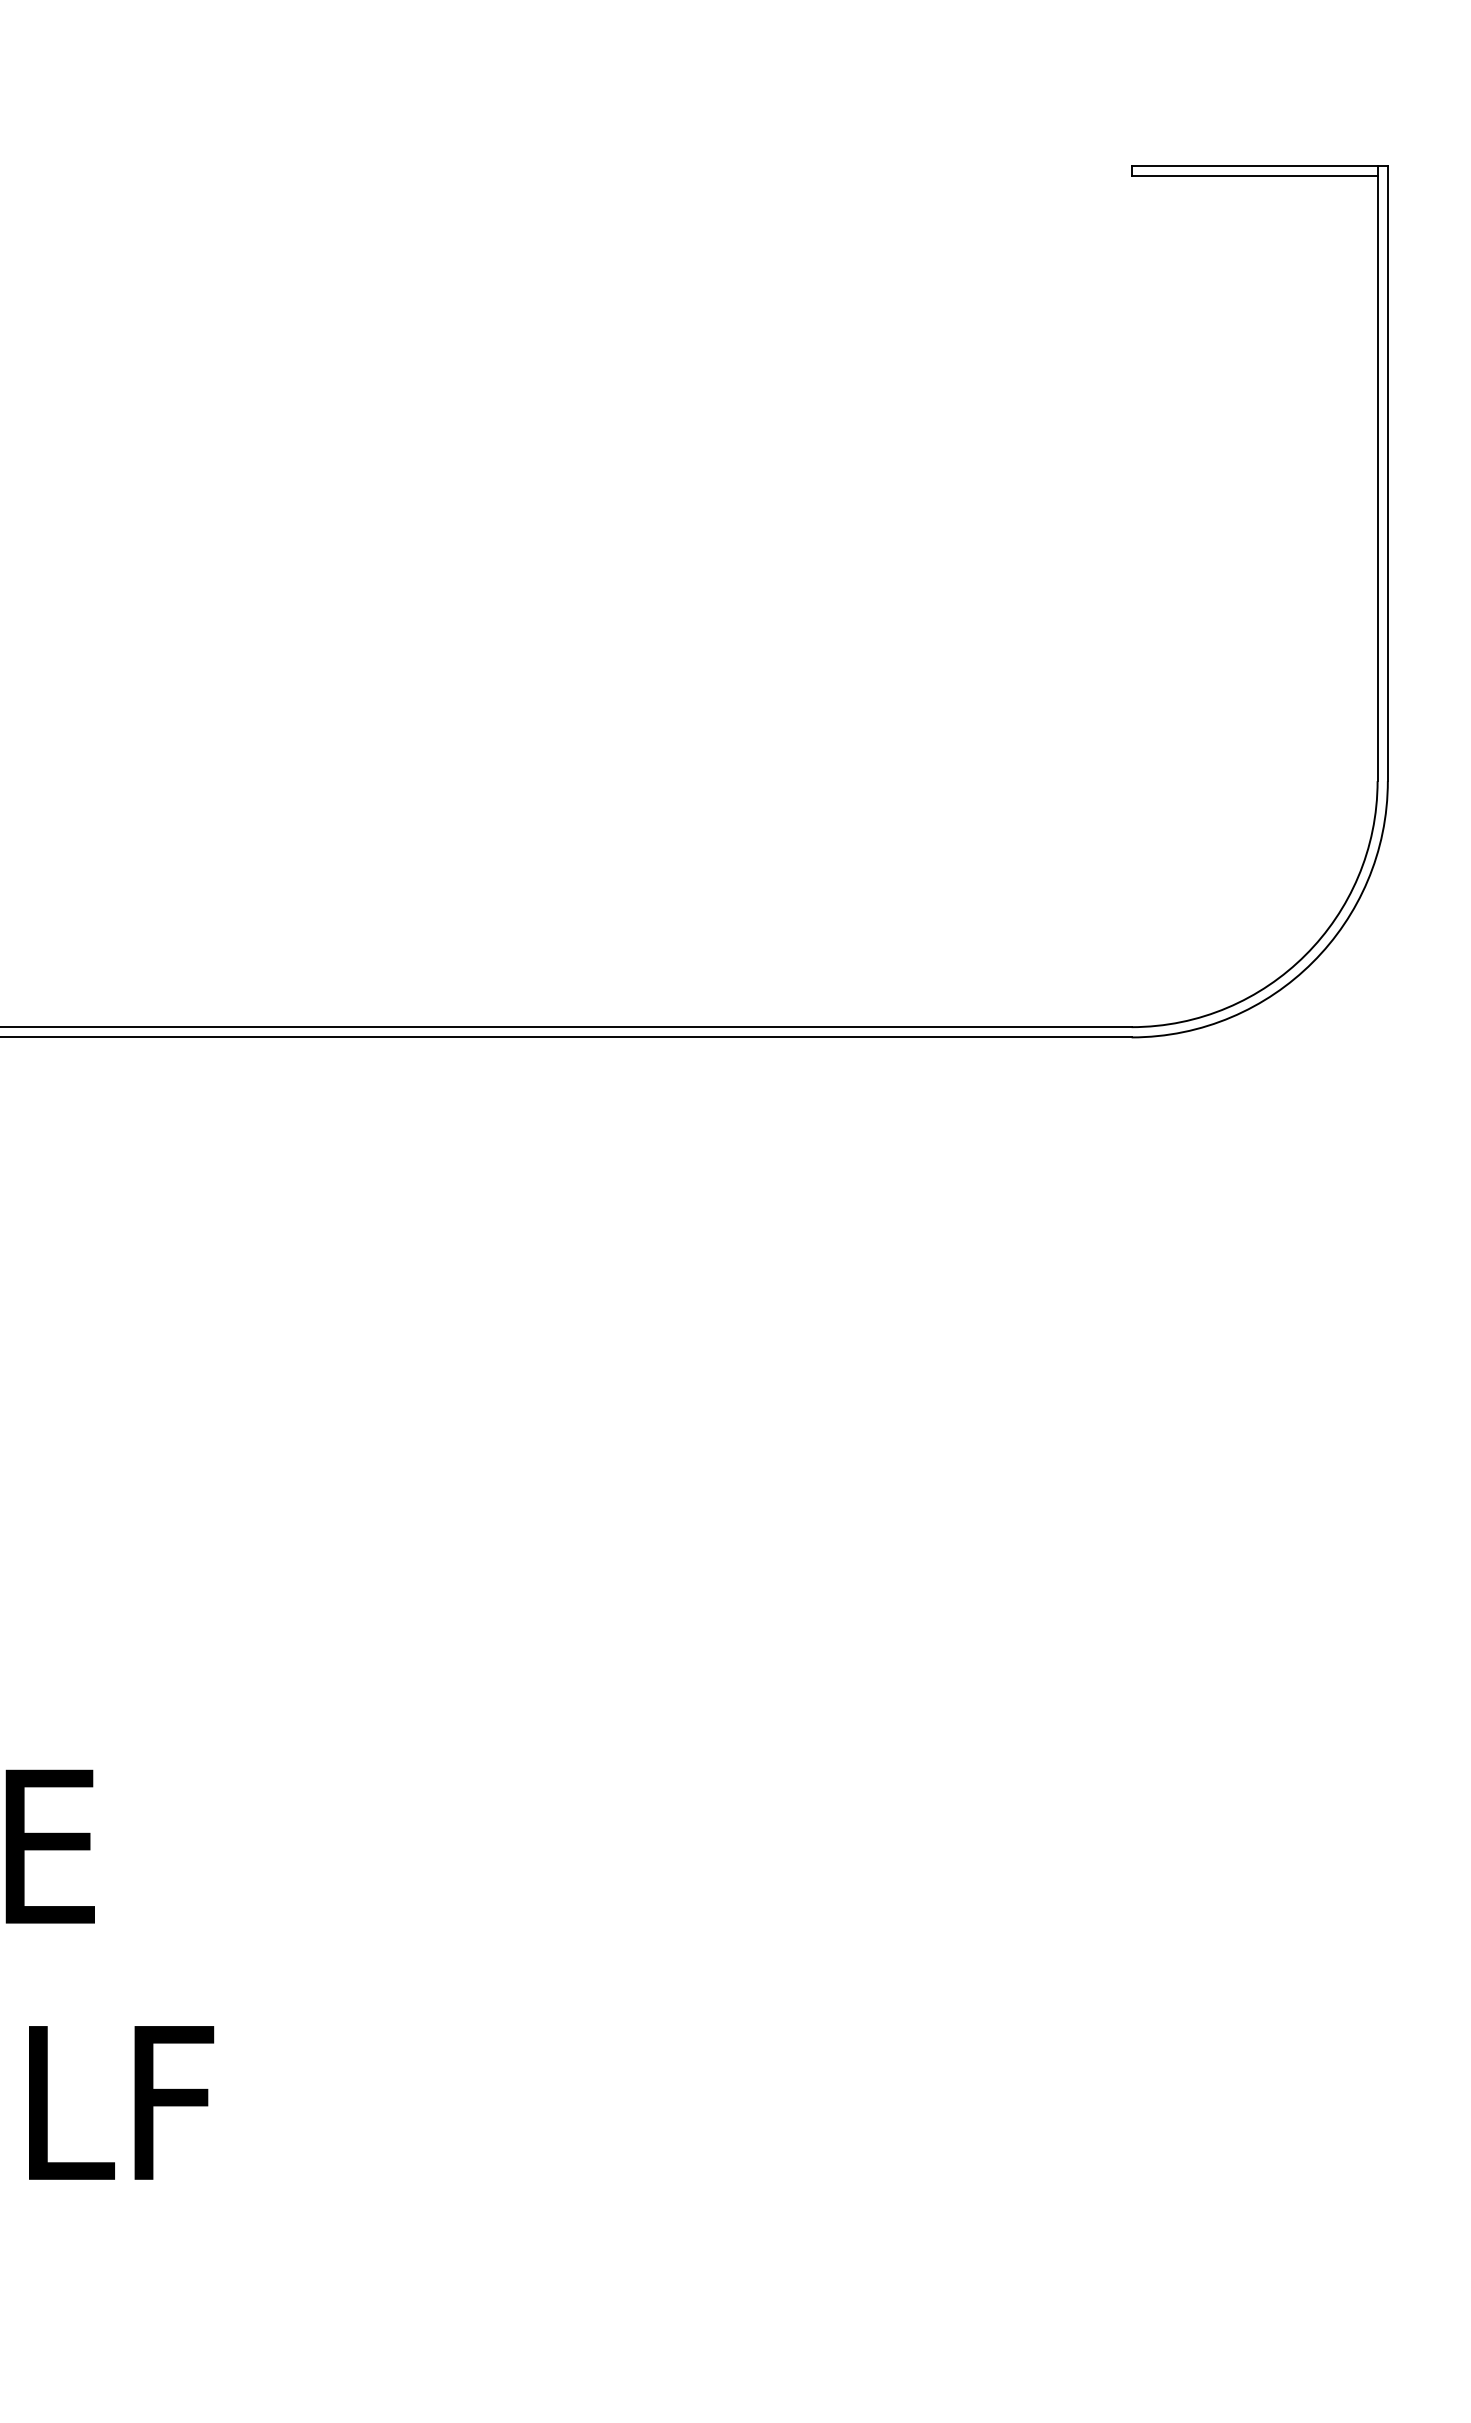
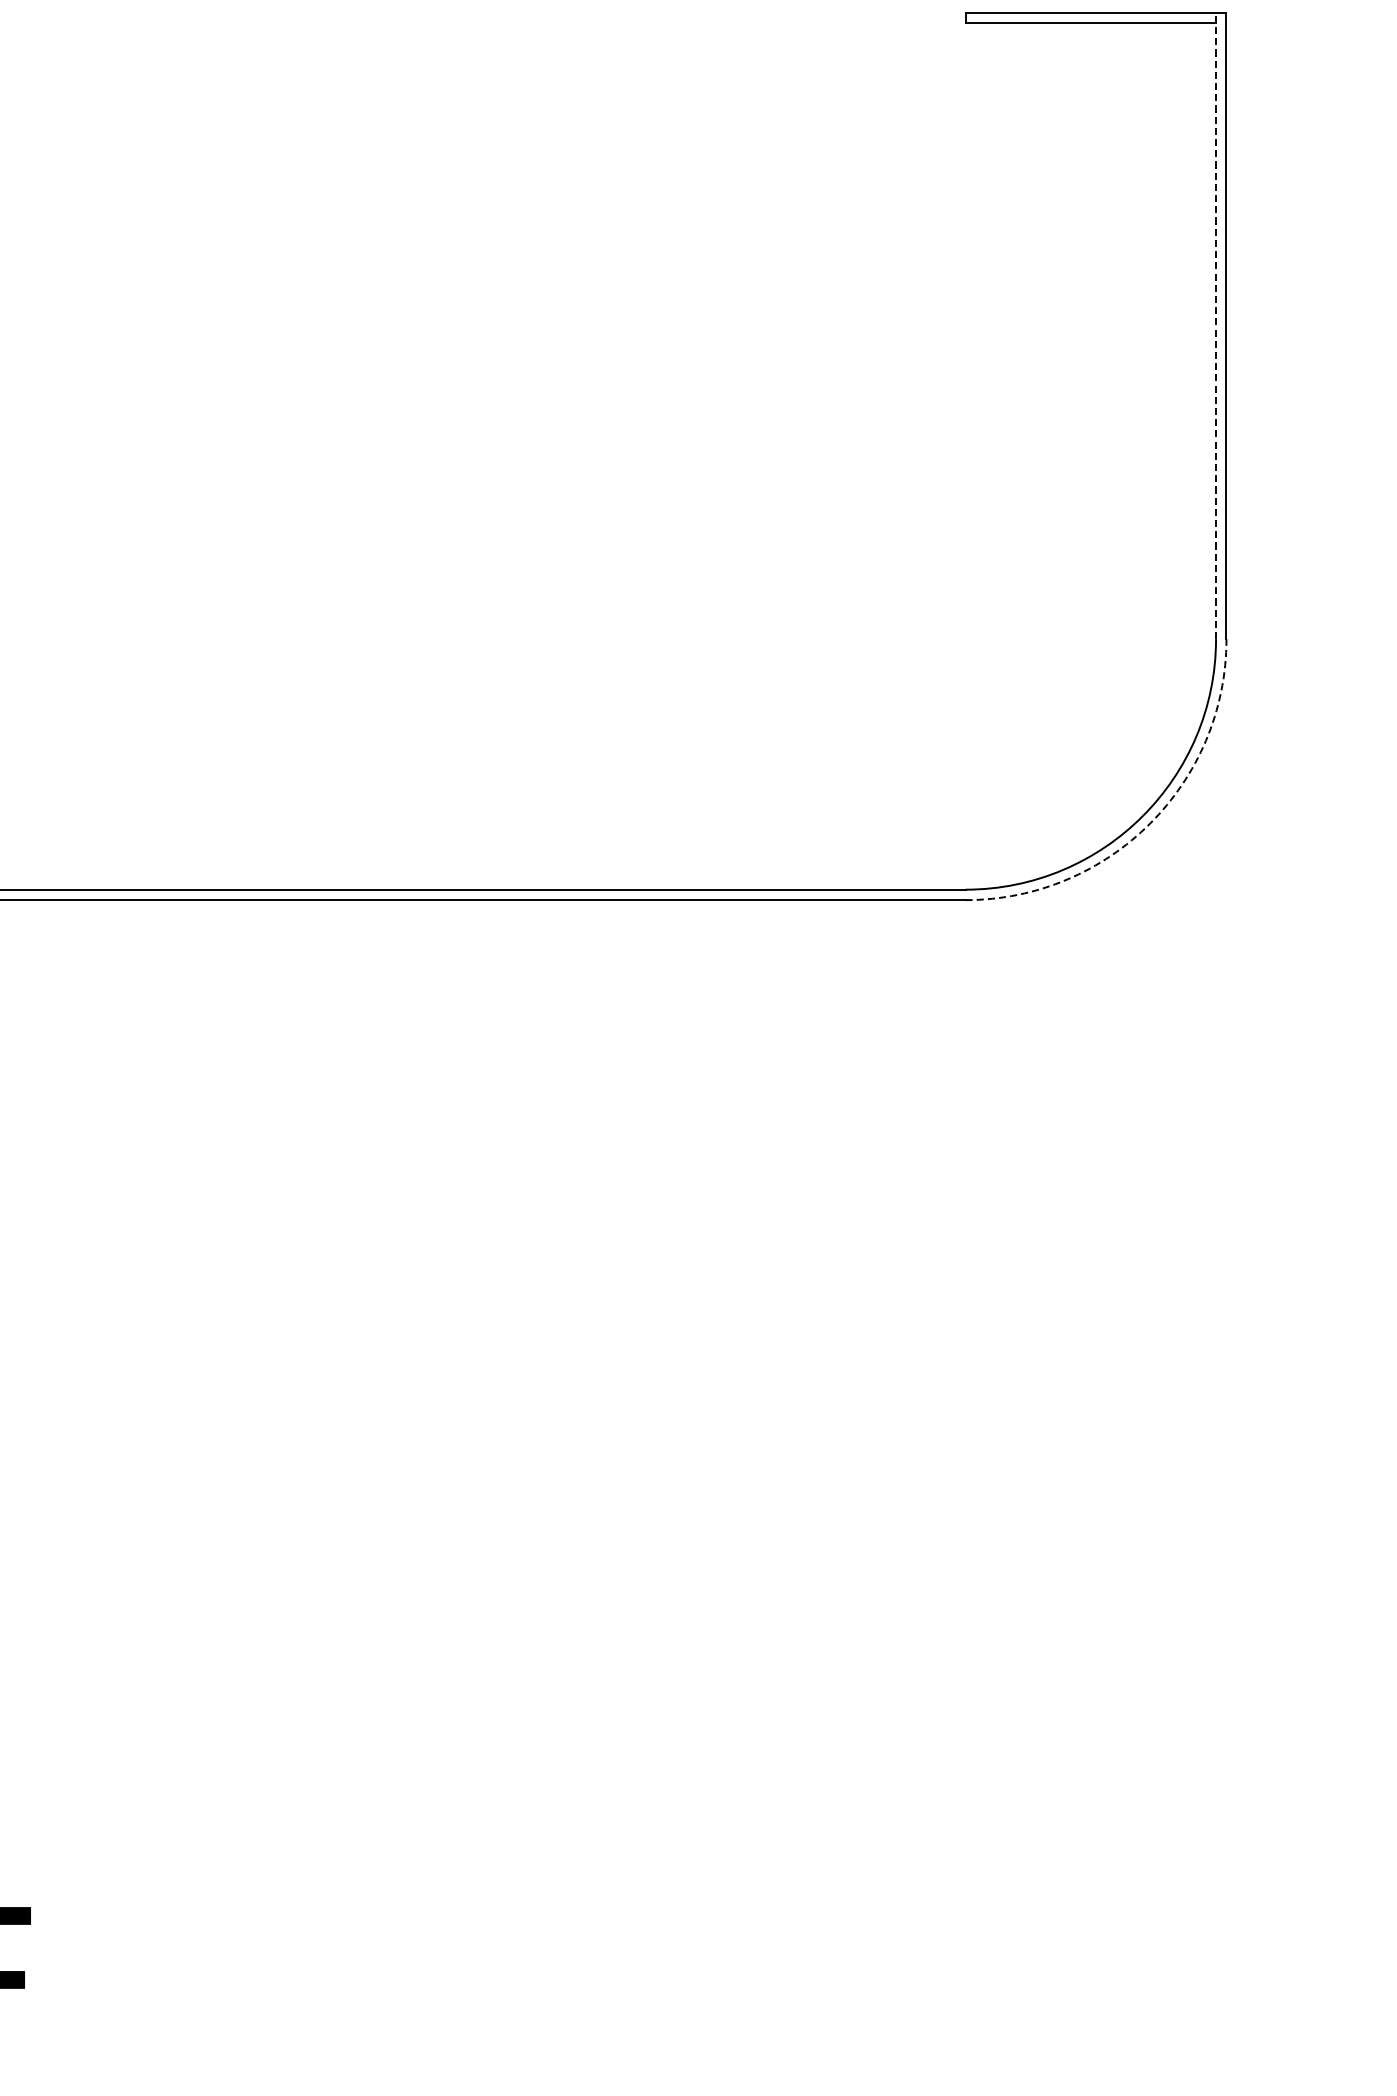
line: (1377, 473) -> (1215, 325), solid -> dashed
arc: (1312, 962) -> (1149, 823), solid -> dashed

